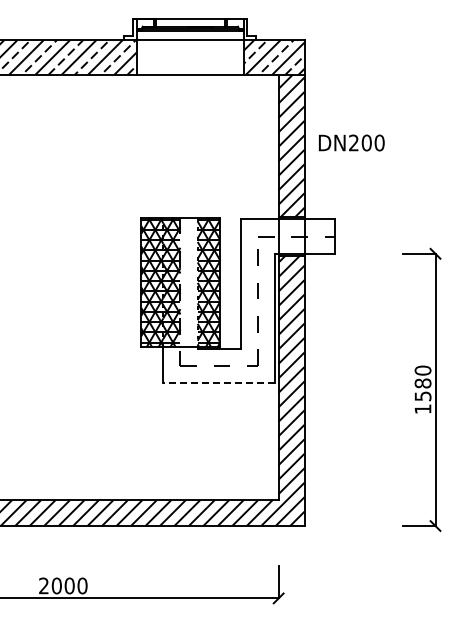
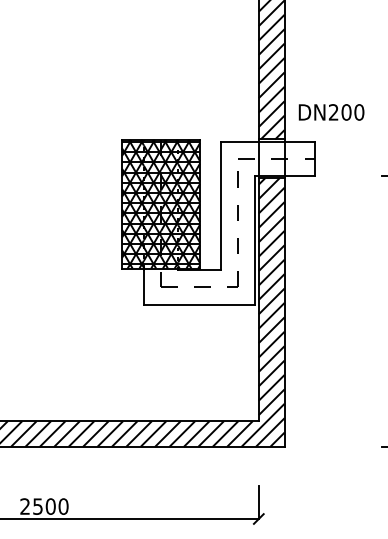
text: (351, 142) -> (331, 111), moved
hatch: (188, 281) -> (169, 203), added
line: (219, 383) -> (199, 305), dashed -> solid
text: (56, 585) -> (37, 506), 2000 -> 2500

